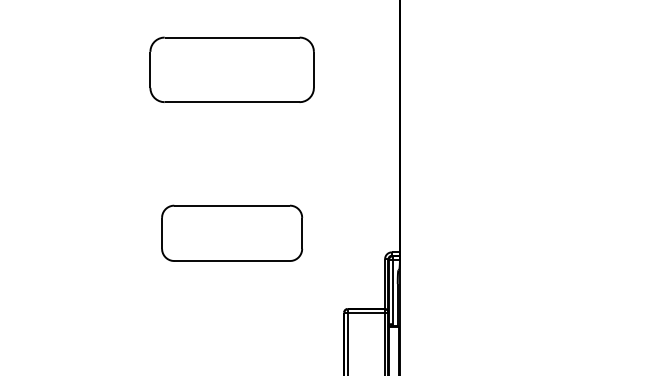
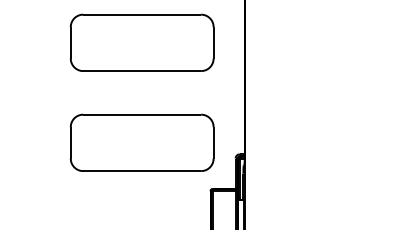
part: (231, 69) -> (141, 42), size x1.43
part: (231, 232) -> (141, 142), size x1.67

